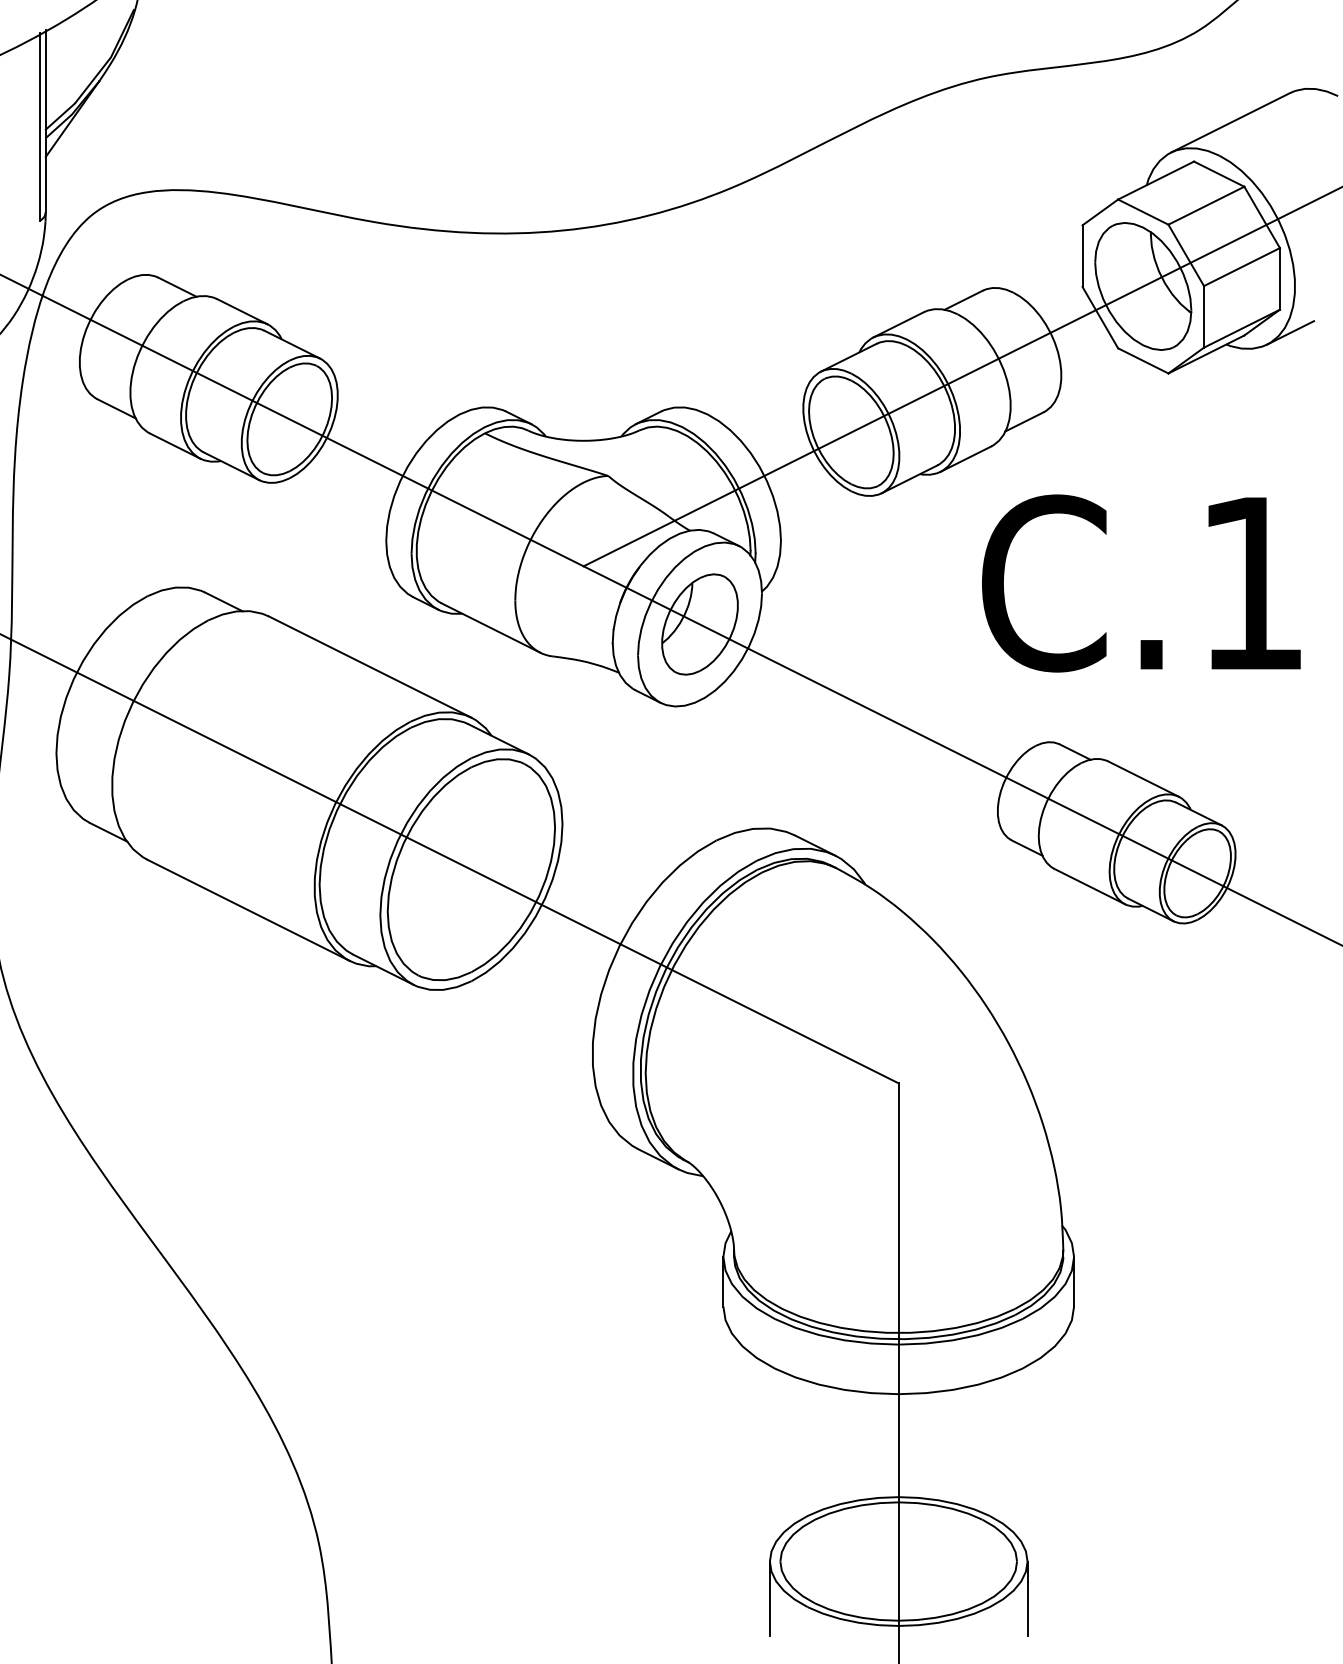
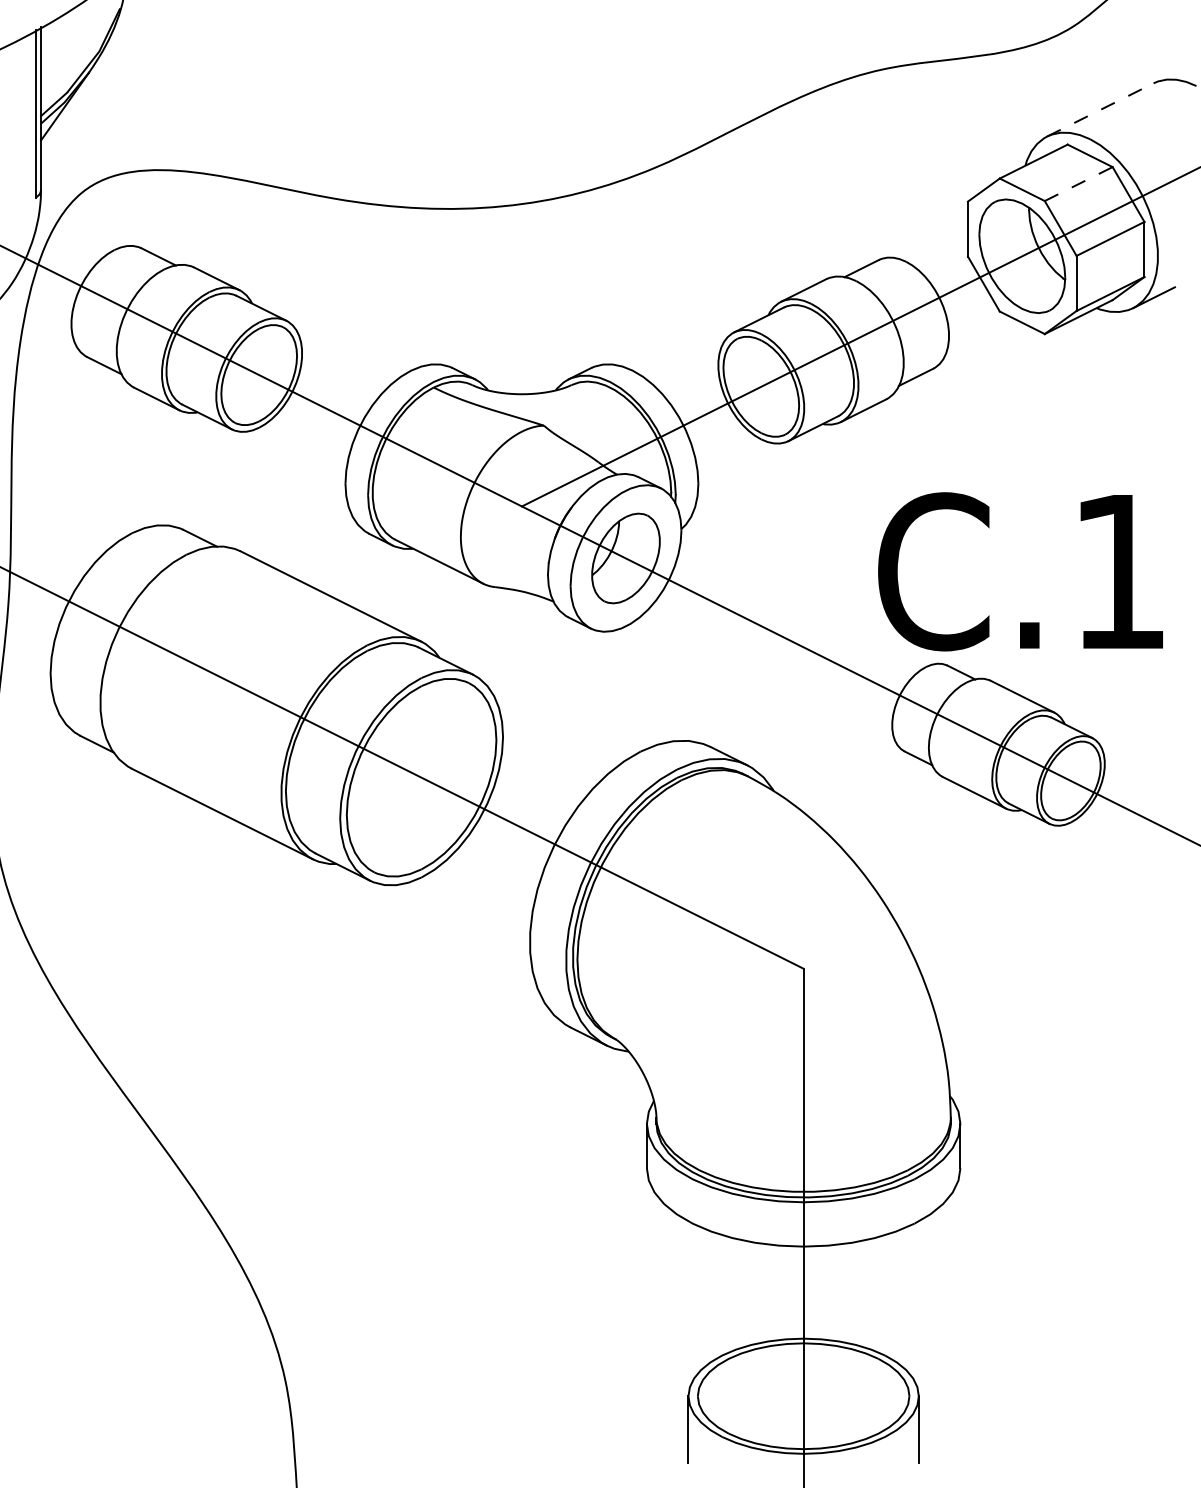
line: (1230, 122) -> (1100, 109), solid -> dashed
line: (1206, 206) -> (1078, 184), solid -> dashed
text: (1141, 583) -> (1020, 571), moved

